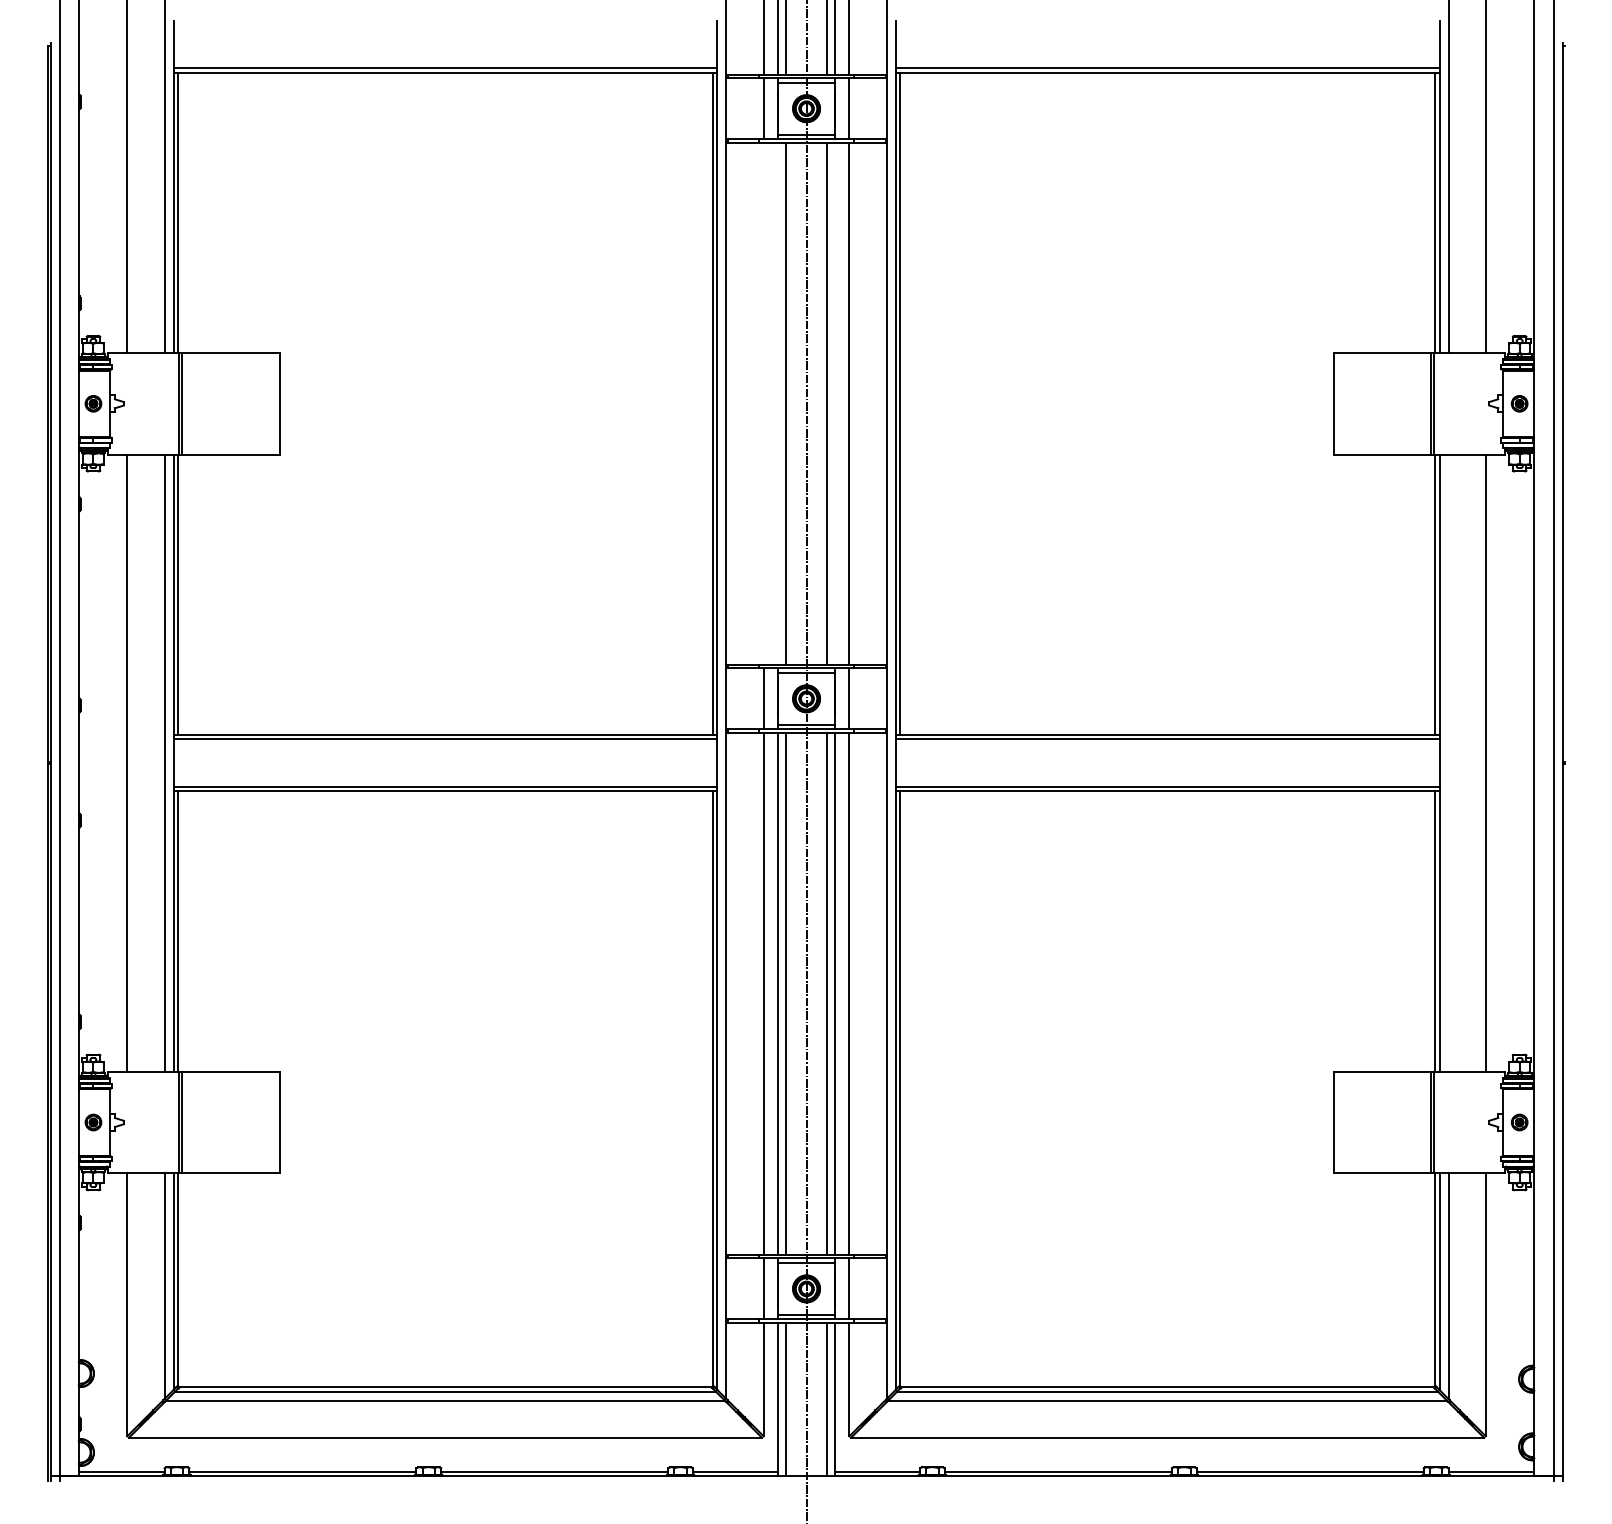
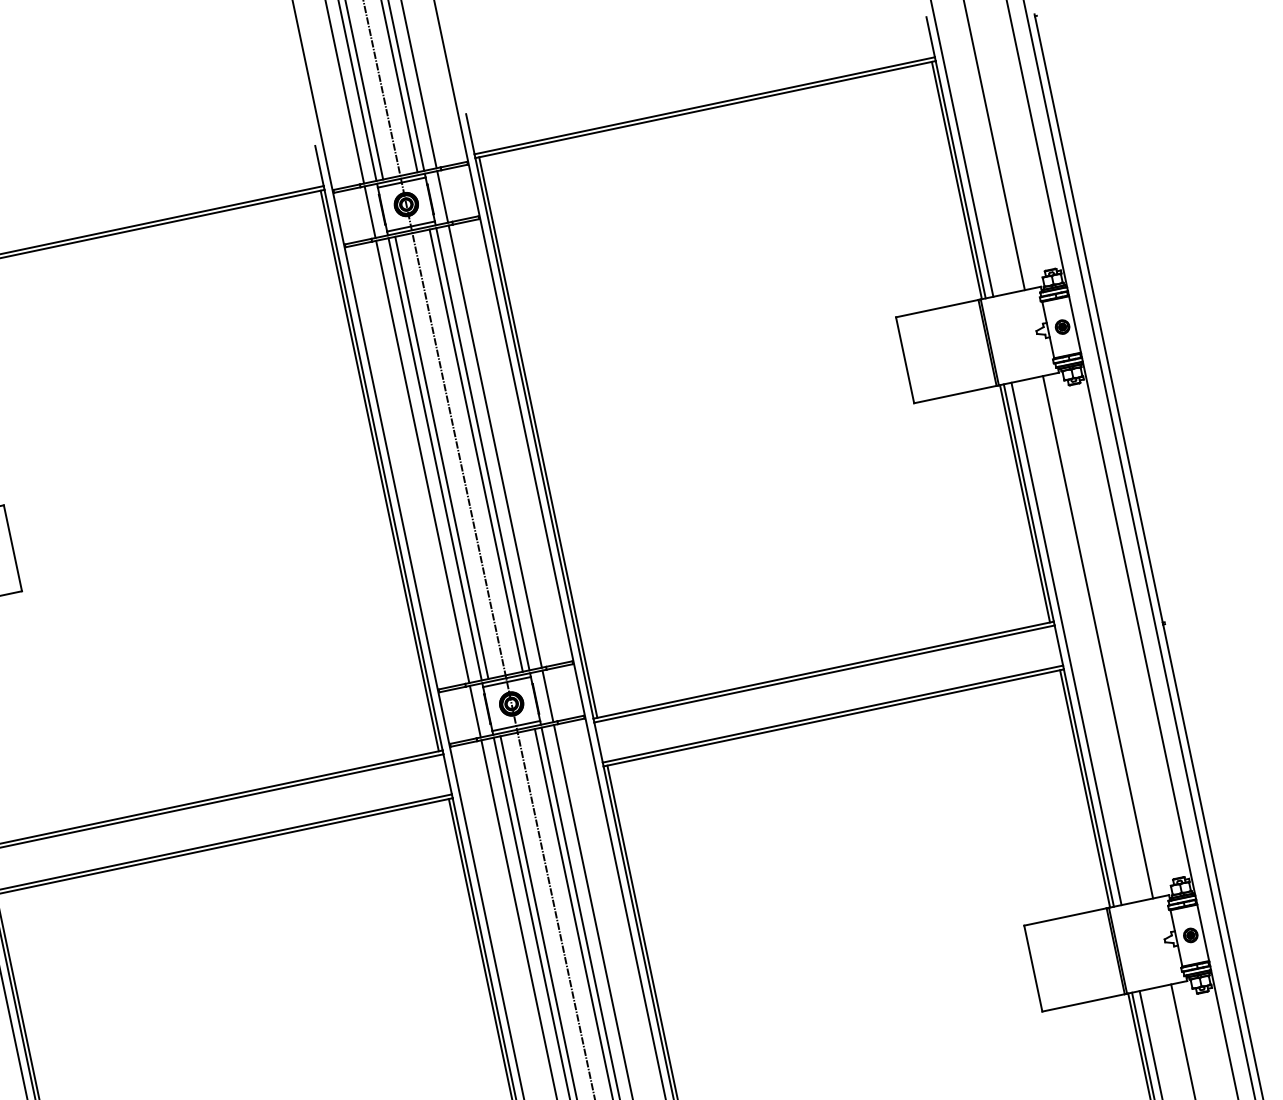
line: (763, 403) -> (422, 461), added
line: (778, 403) -> (435, 459), added
line: (834, 403) -> (482, 449), added
line: (1448, 762) -> (1066, 643), added

